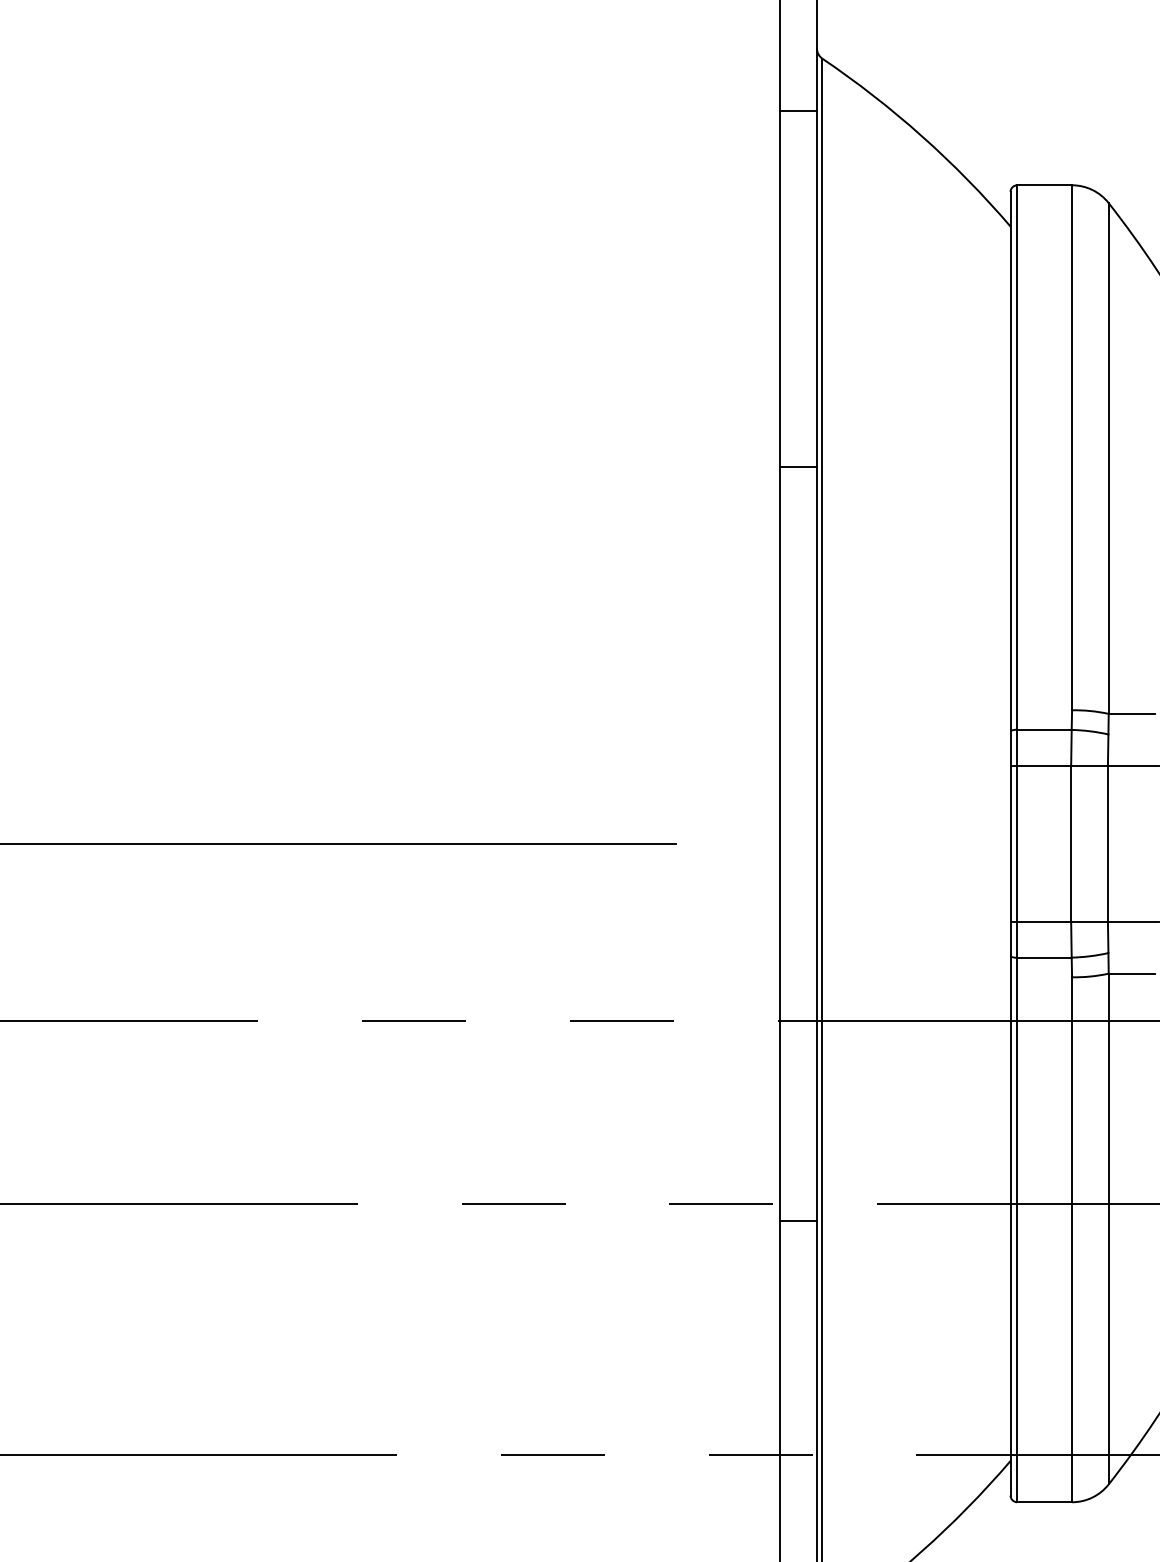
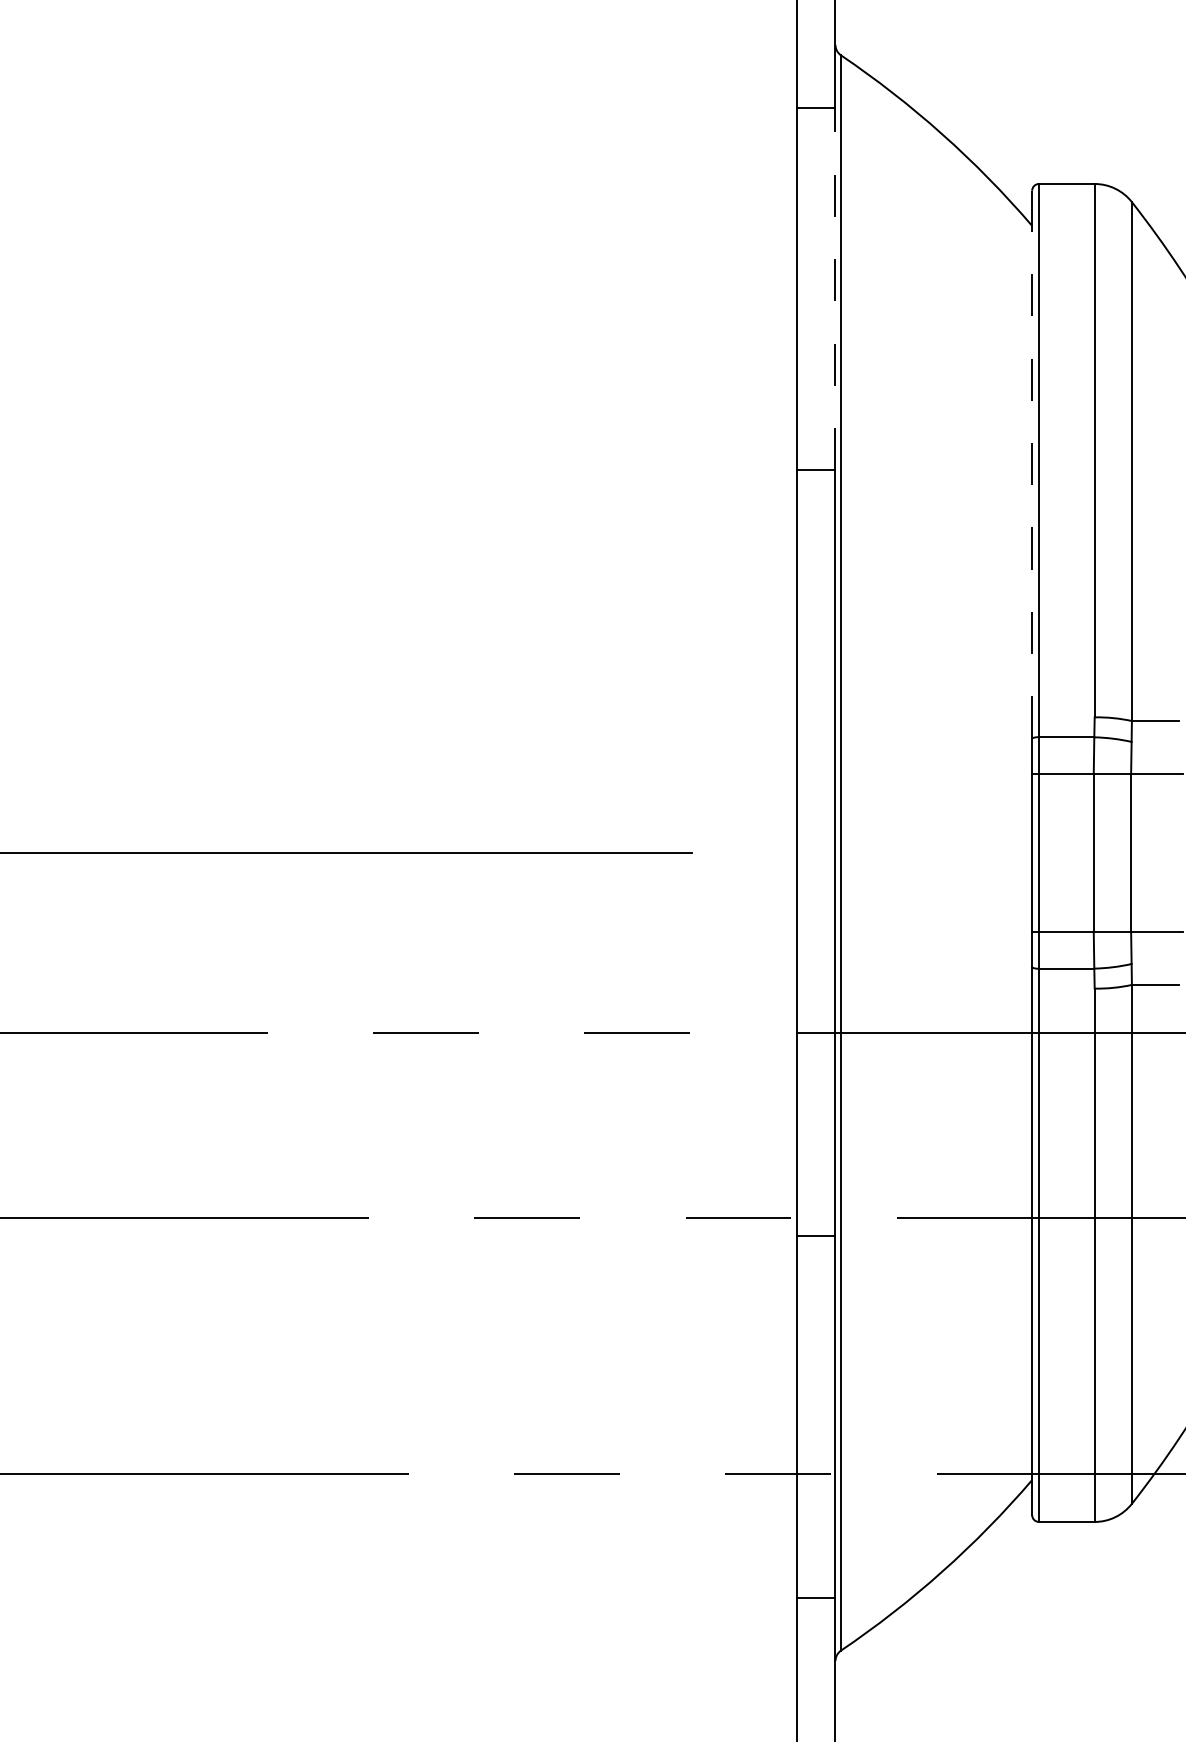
line: (816, 289) -> (835, 289), solid -> dashed
line: (1010, 461) -> (1032, 464), solid -> dashed

